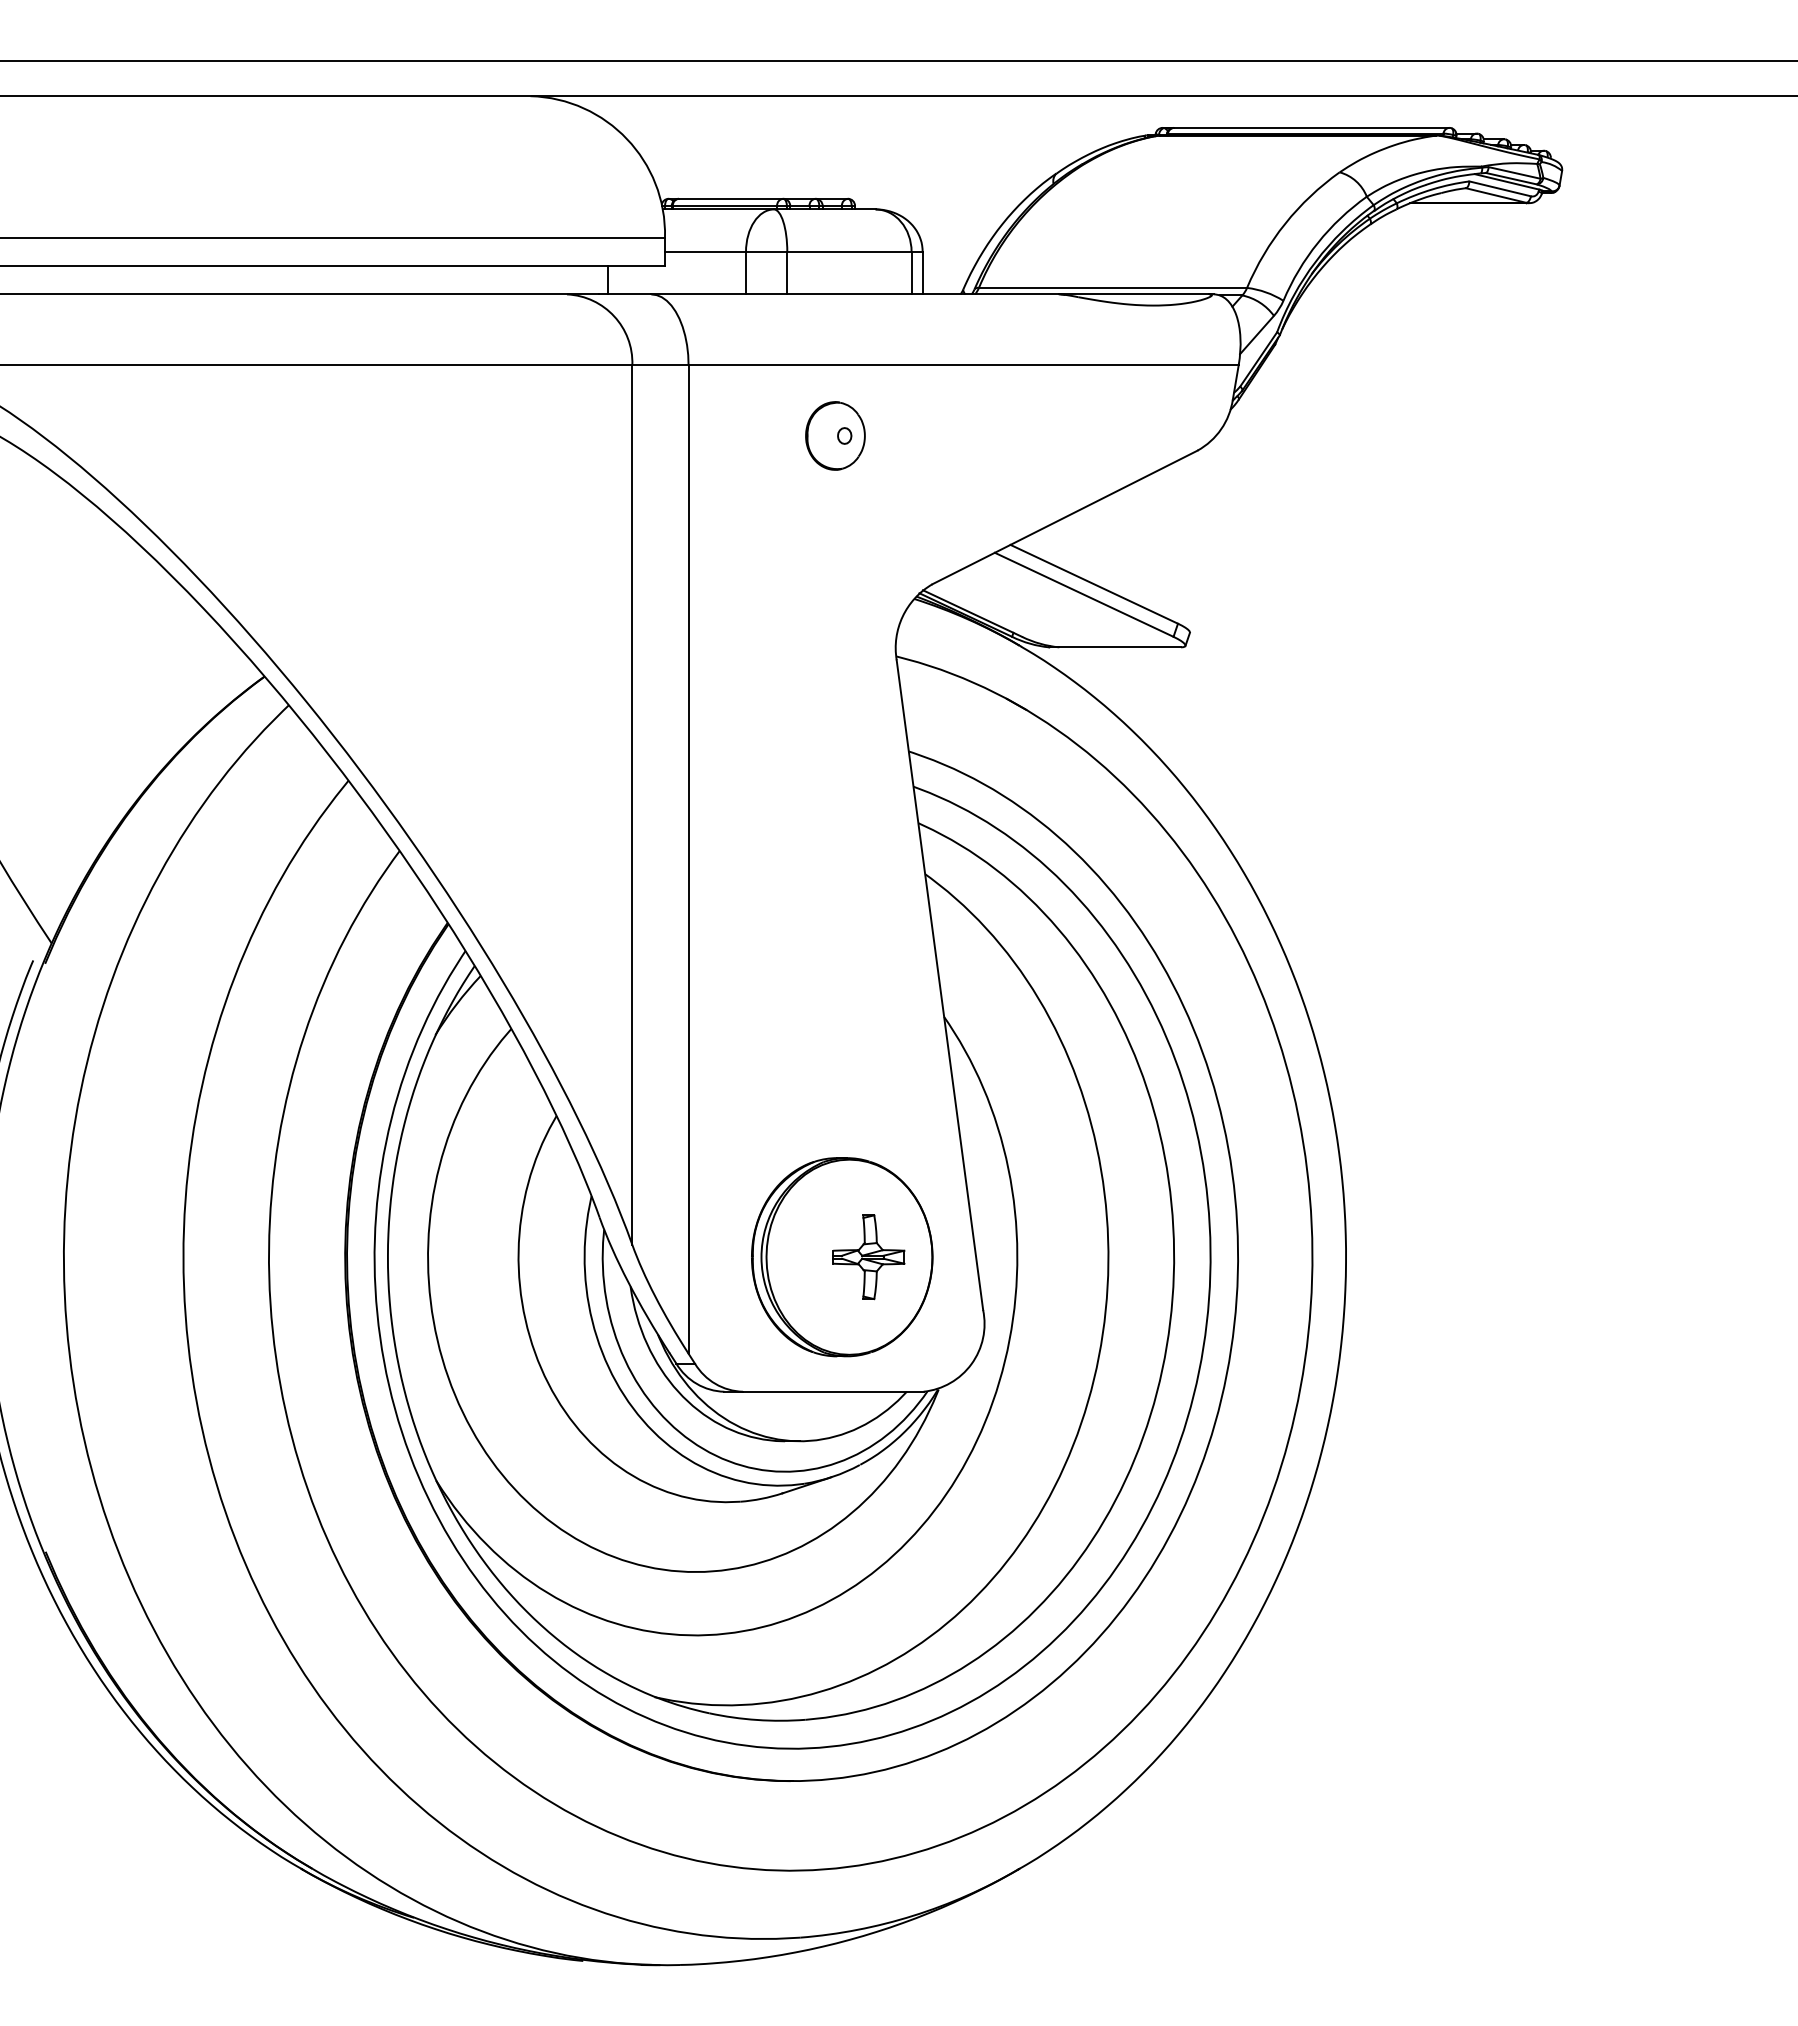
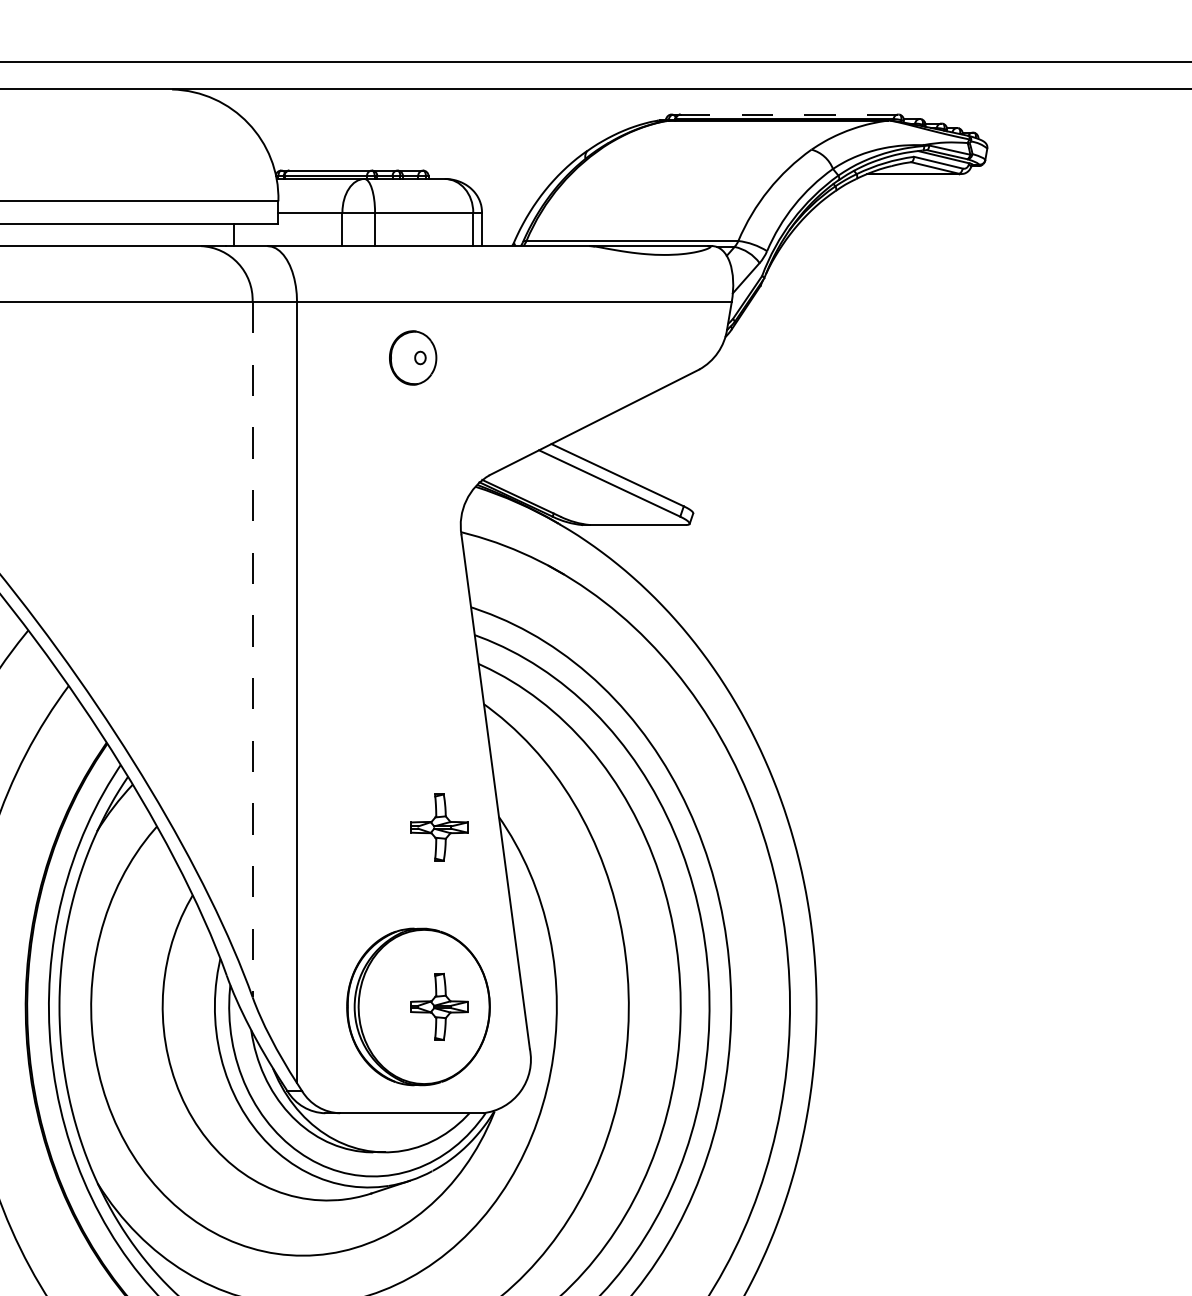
line: (1311, 127) -> (789, 114), solid -> dashed
line: (632, 805) -> (252, 649), solid -> dashed
part: (868, 1030) -> (439, 827), added

